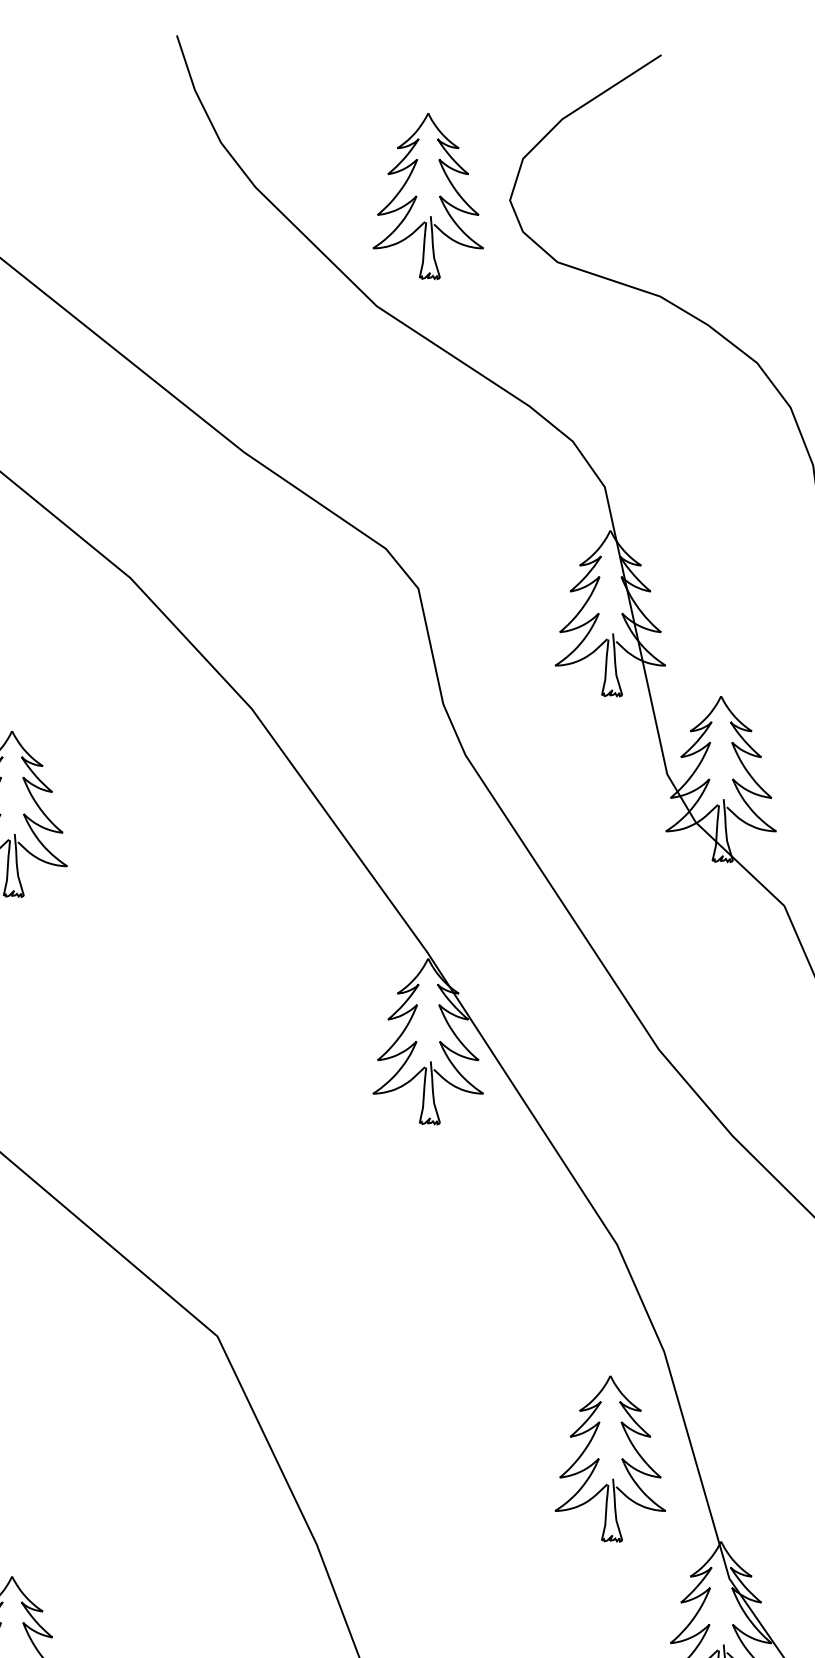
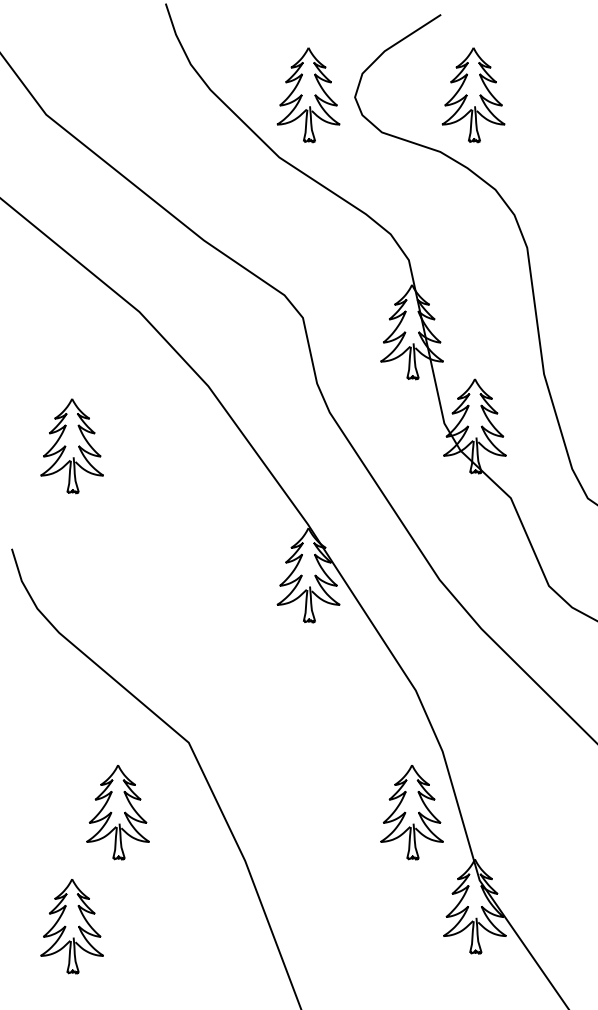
part: (718, 197) -> (473, 95), added
part: (91, 1459) -> (117, 812), added

